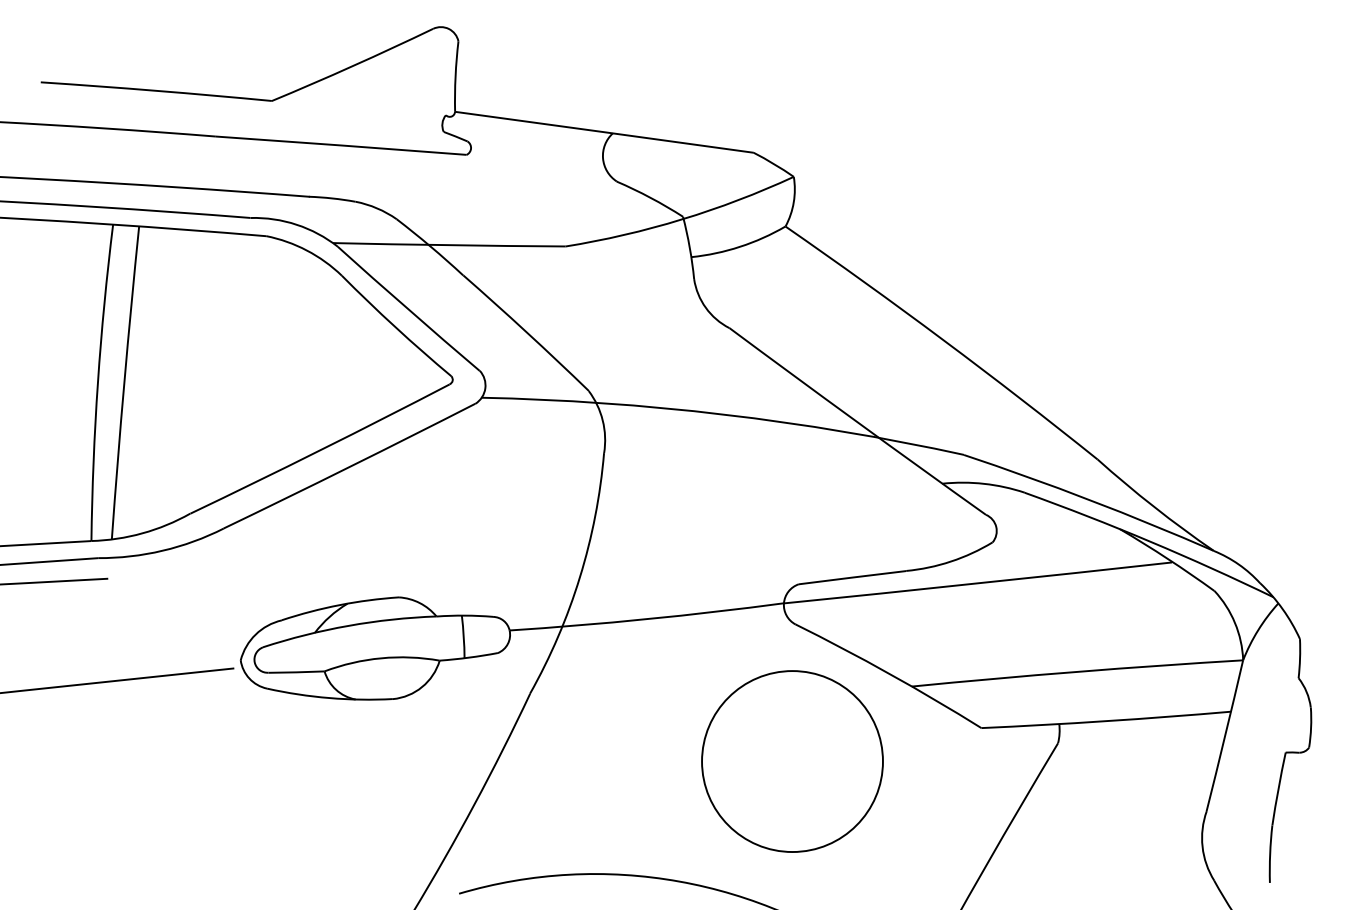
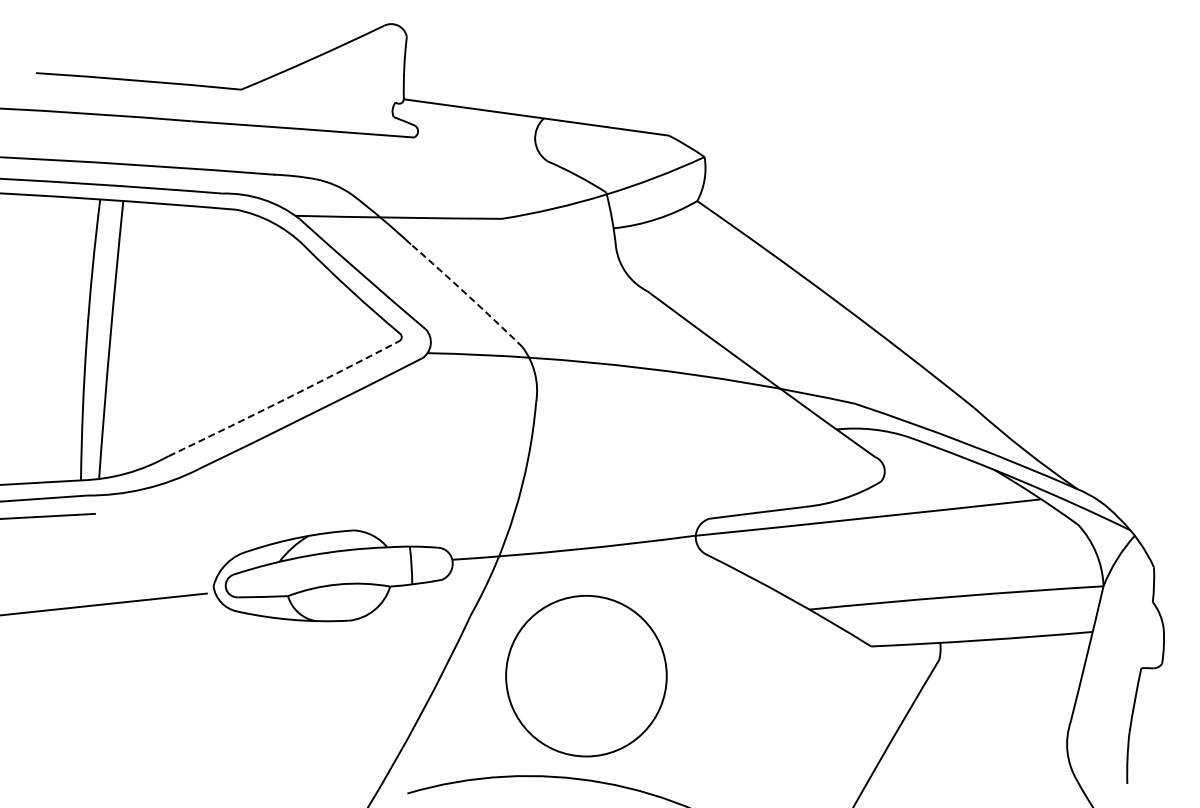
arc: (526, 332) -> (467, 295), solid -> dashed
arc: (320, 449) -> (284, 399), solid -> dashed
circle: (792, 760) -> (586, 675), moved

